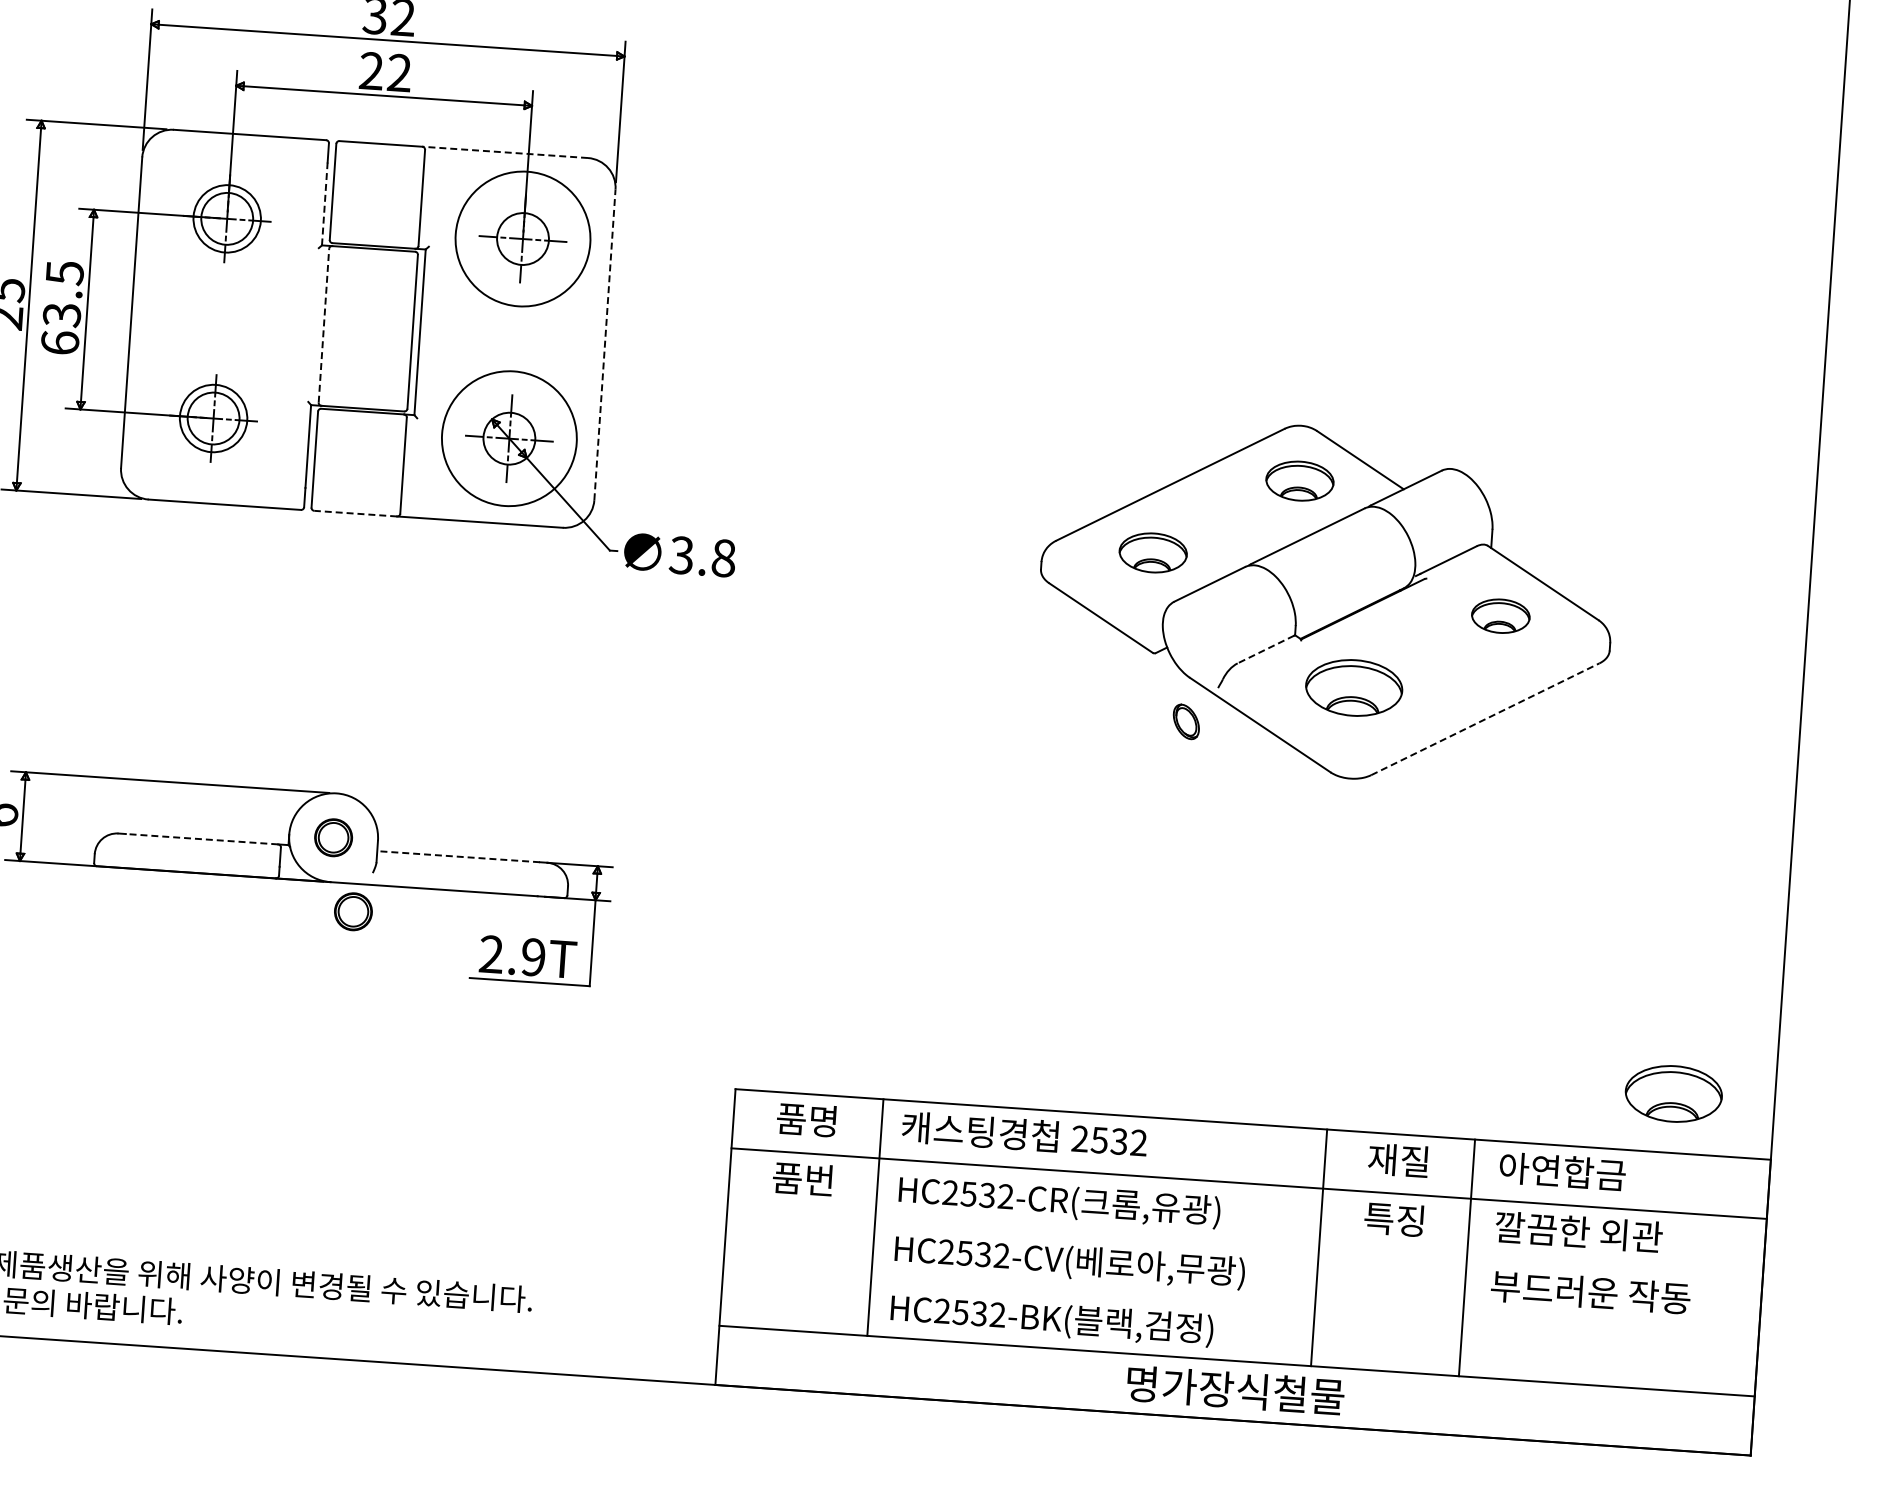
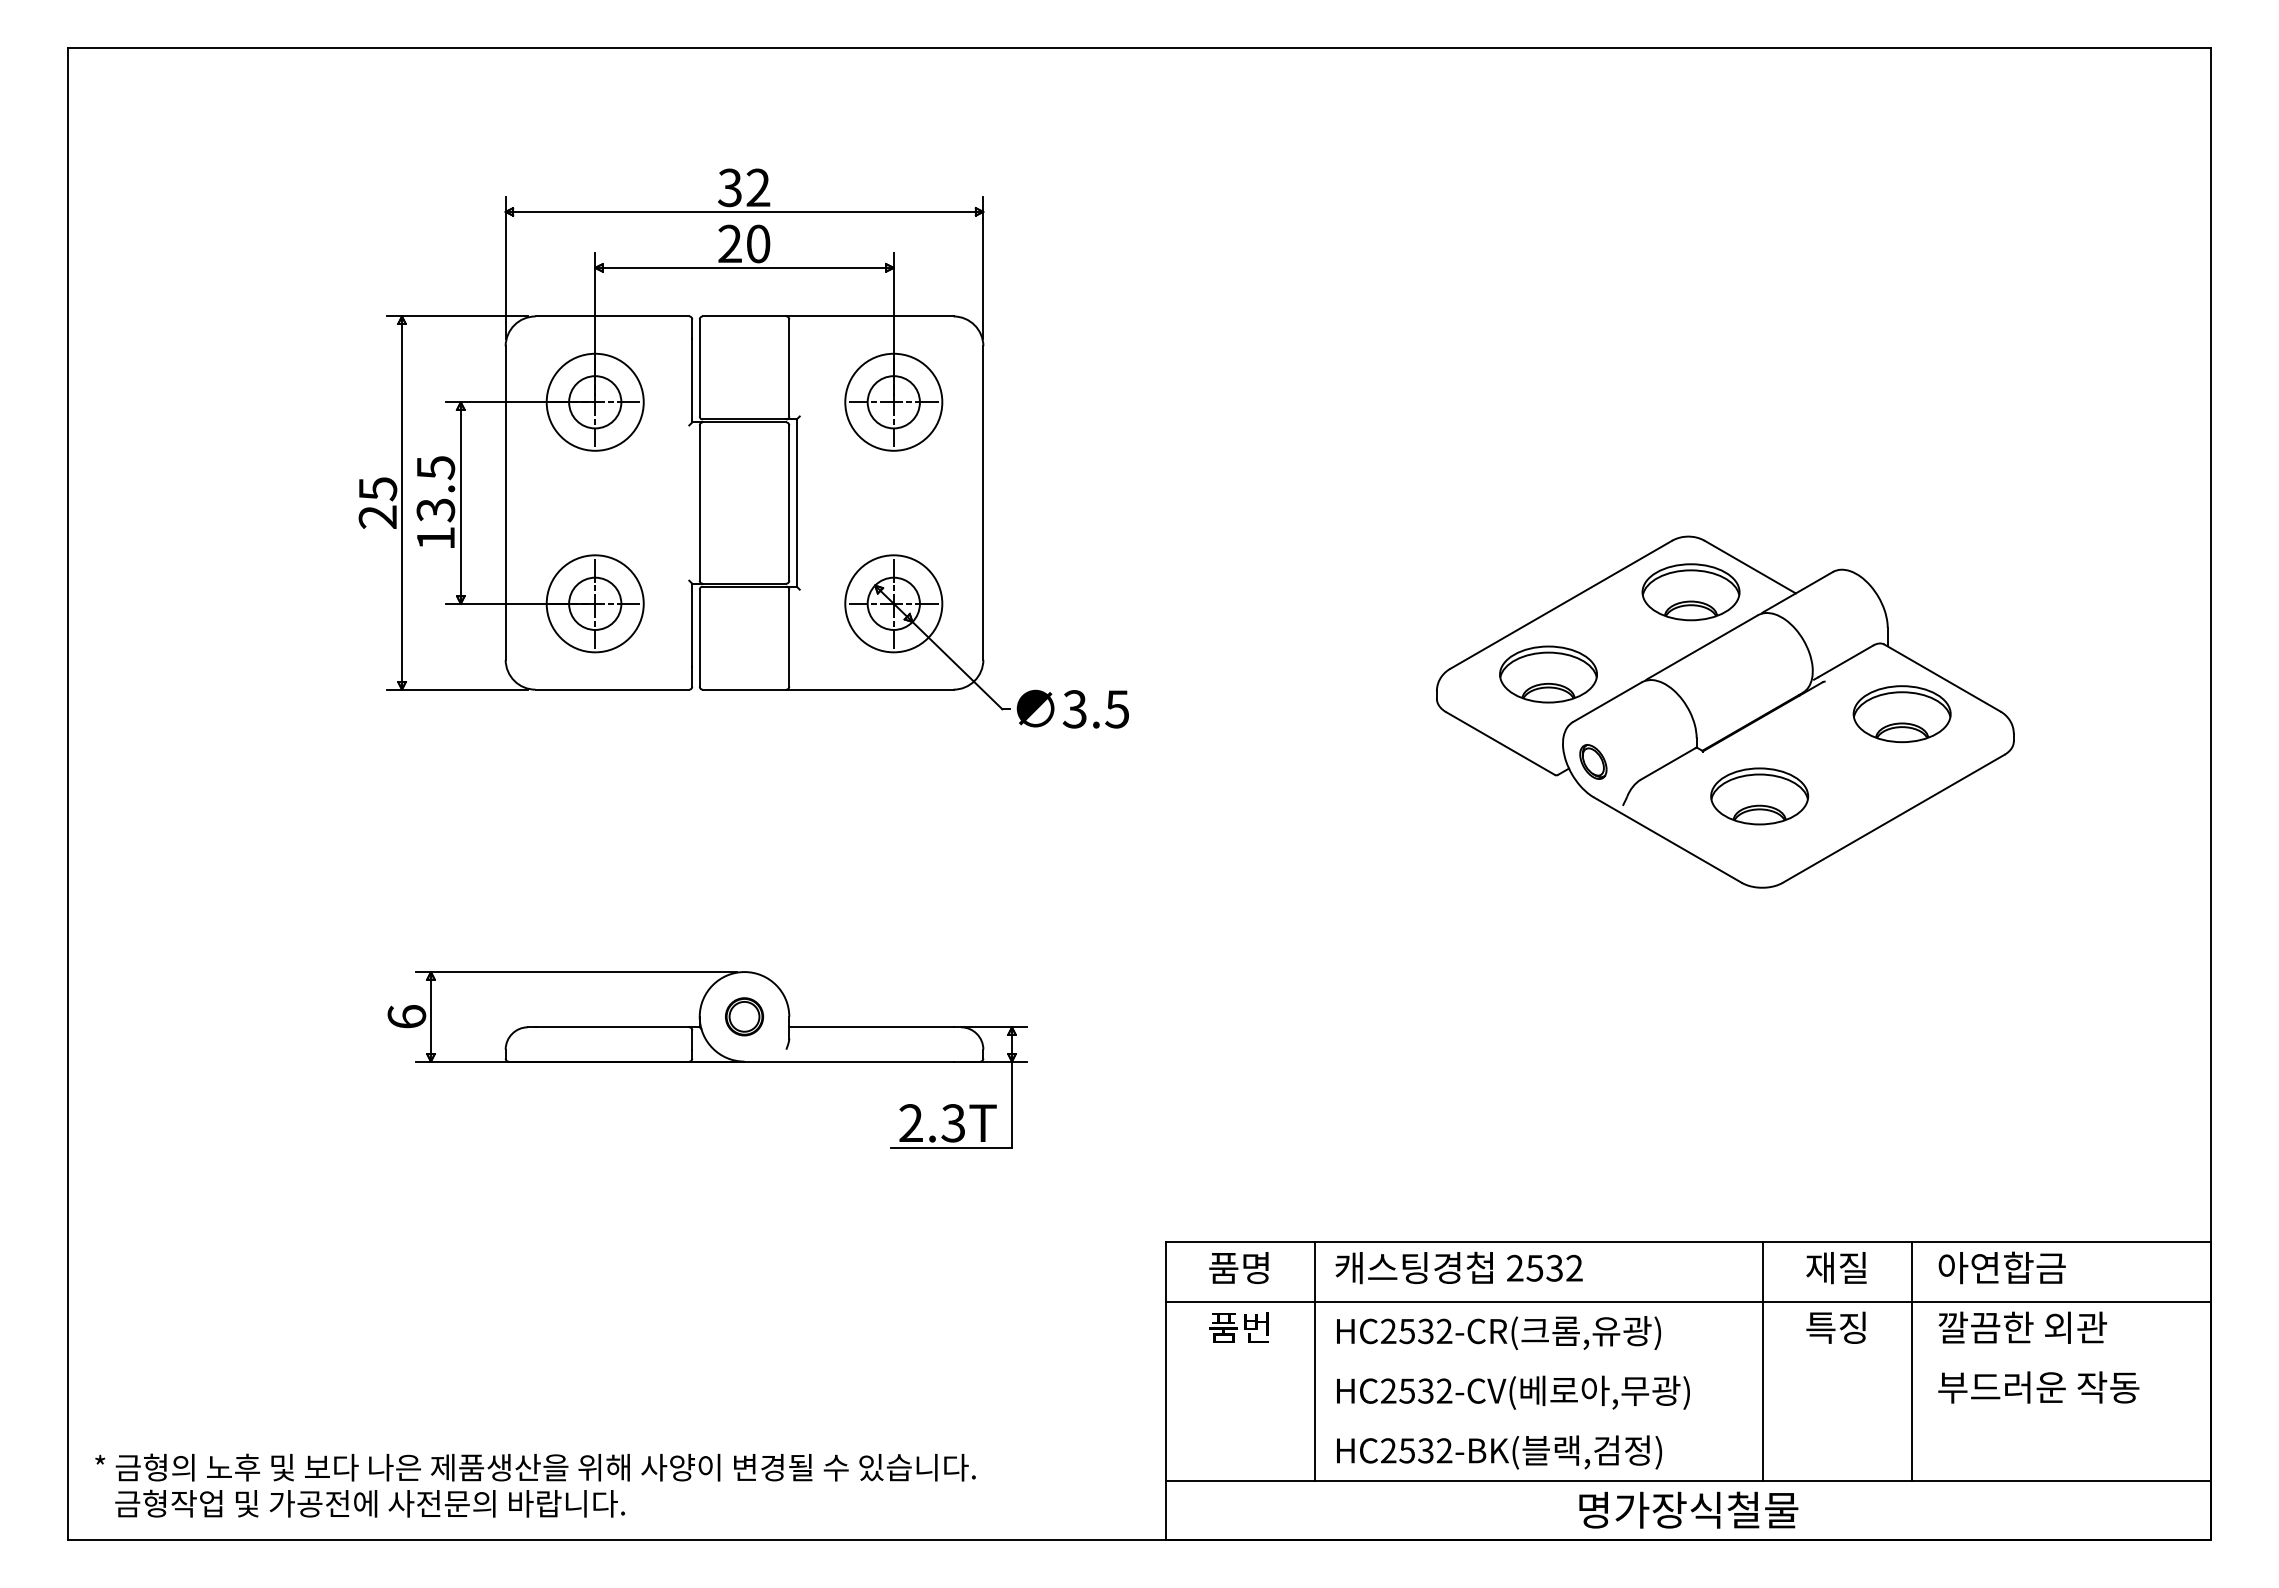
text: (399, 72) -> (758, 243), 22 -> 20
line: (504, 152) -> (869, 316), dashed -> solid
line: (325, 203) -> (692, 380), dashed -> solid
circle: (226, 218) -> (594, 401), size x1.43
circle: (522, 238) -> (893, 401), size x0.71
line: (323, 326) -> (699, 503), dashed -> solid
text: (59, 342) -> (435, 537), 63.5 -> 13.5
line: (605, 345) -> (983, 503), dashed -> solid
circle: (212, 418) -> (594, 603), size x1.43
circle: (509, 438) -> (893, 603), size x0.71
part: (1299, 481) -> (1690, 592), size x1.43
line: (355, 513) -> (744, 689), dashed -> solid
part: (1153, 552) -> (1548, 674), size x1.43
text: (723, 558) -> (1117, 709), 3.8 -> 3.5
part: (1500, 616) -> (1901, 714), size x1.67
line: (1266, 649) -> (1668, 763), dashed -> solid
line: (1485, 718) -> (1893, 818), dashed -> solid
part: (1186, 721) -> (1593, 761), moved
line: (202, 839) -> (612, 1027), dashed -> solid
line: (457, 856) -> (870, 1027), dashed -> solid
part: (353, 911) -> (769, 1089), removed
text: (533, 957) -> (953, 1123), 2.9T -> 2.3T
part: (1673, 1094) -> (2108, 1182), removed

